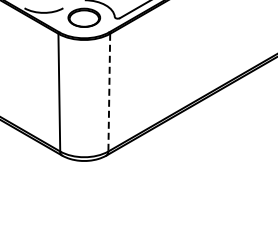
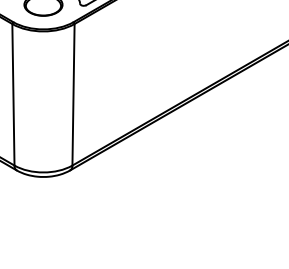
line: (109, 92) -> (73, 94), dashed -> solid

